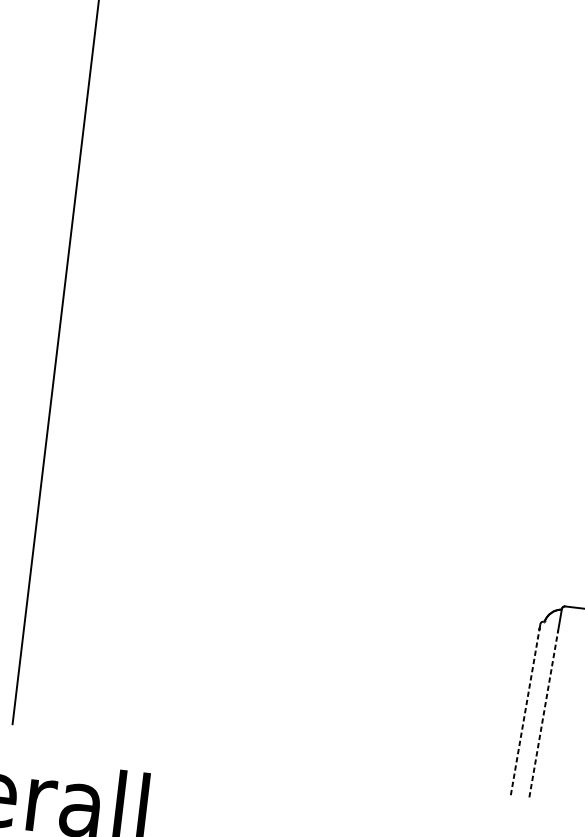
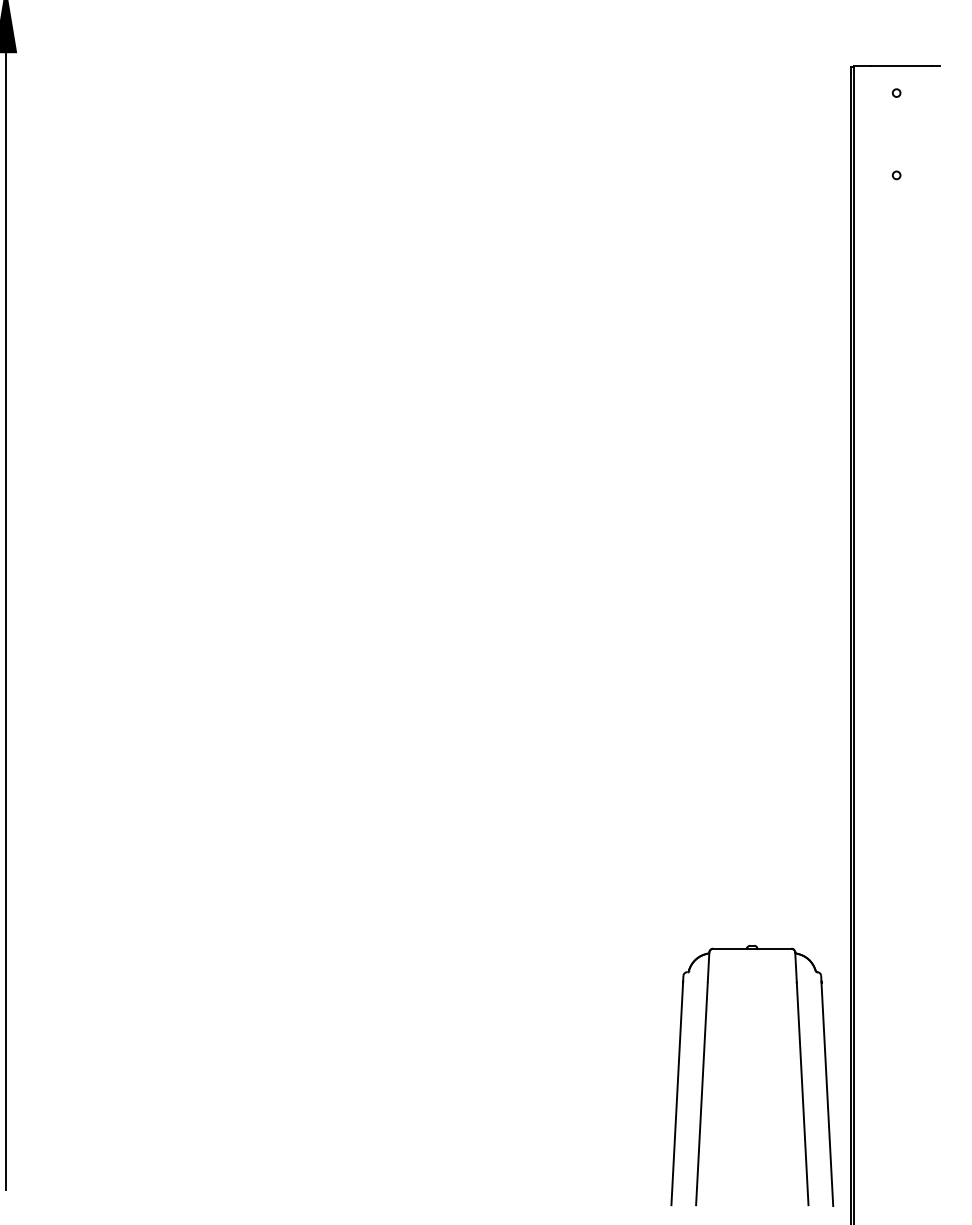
line: (525, 711) -> (677, 1093), dashed -> solid
line: (543, 714) -> (701, 1093), dashed -> solid

